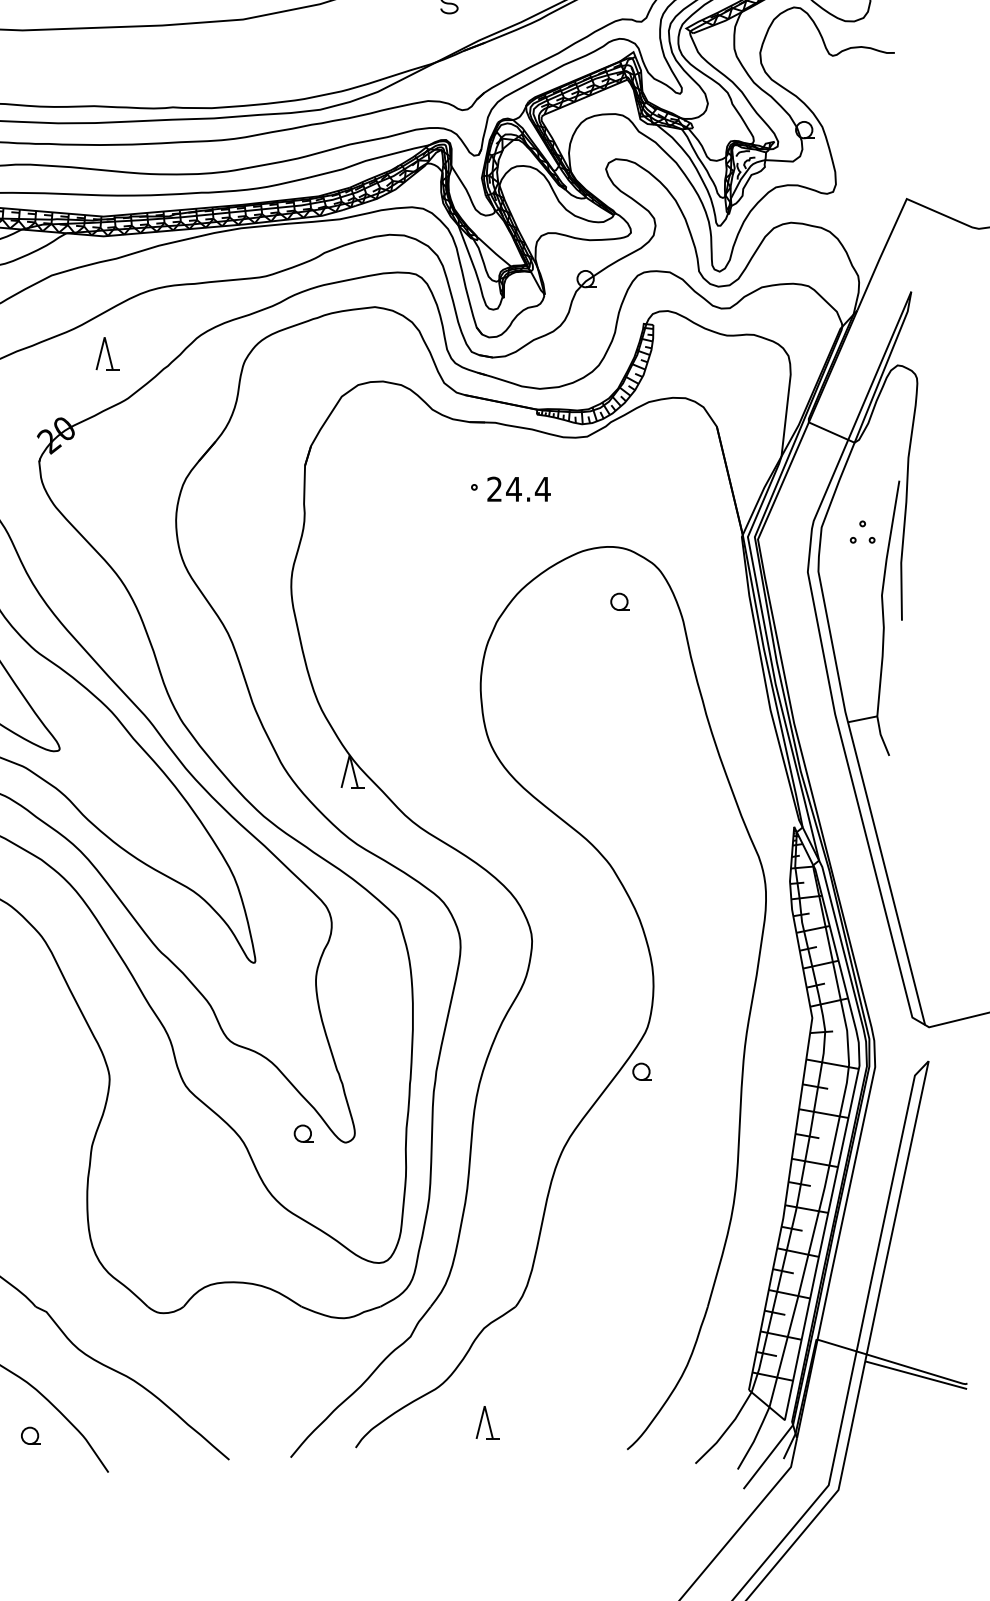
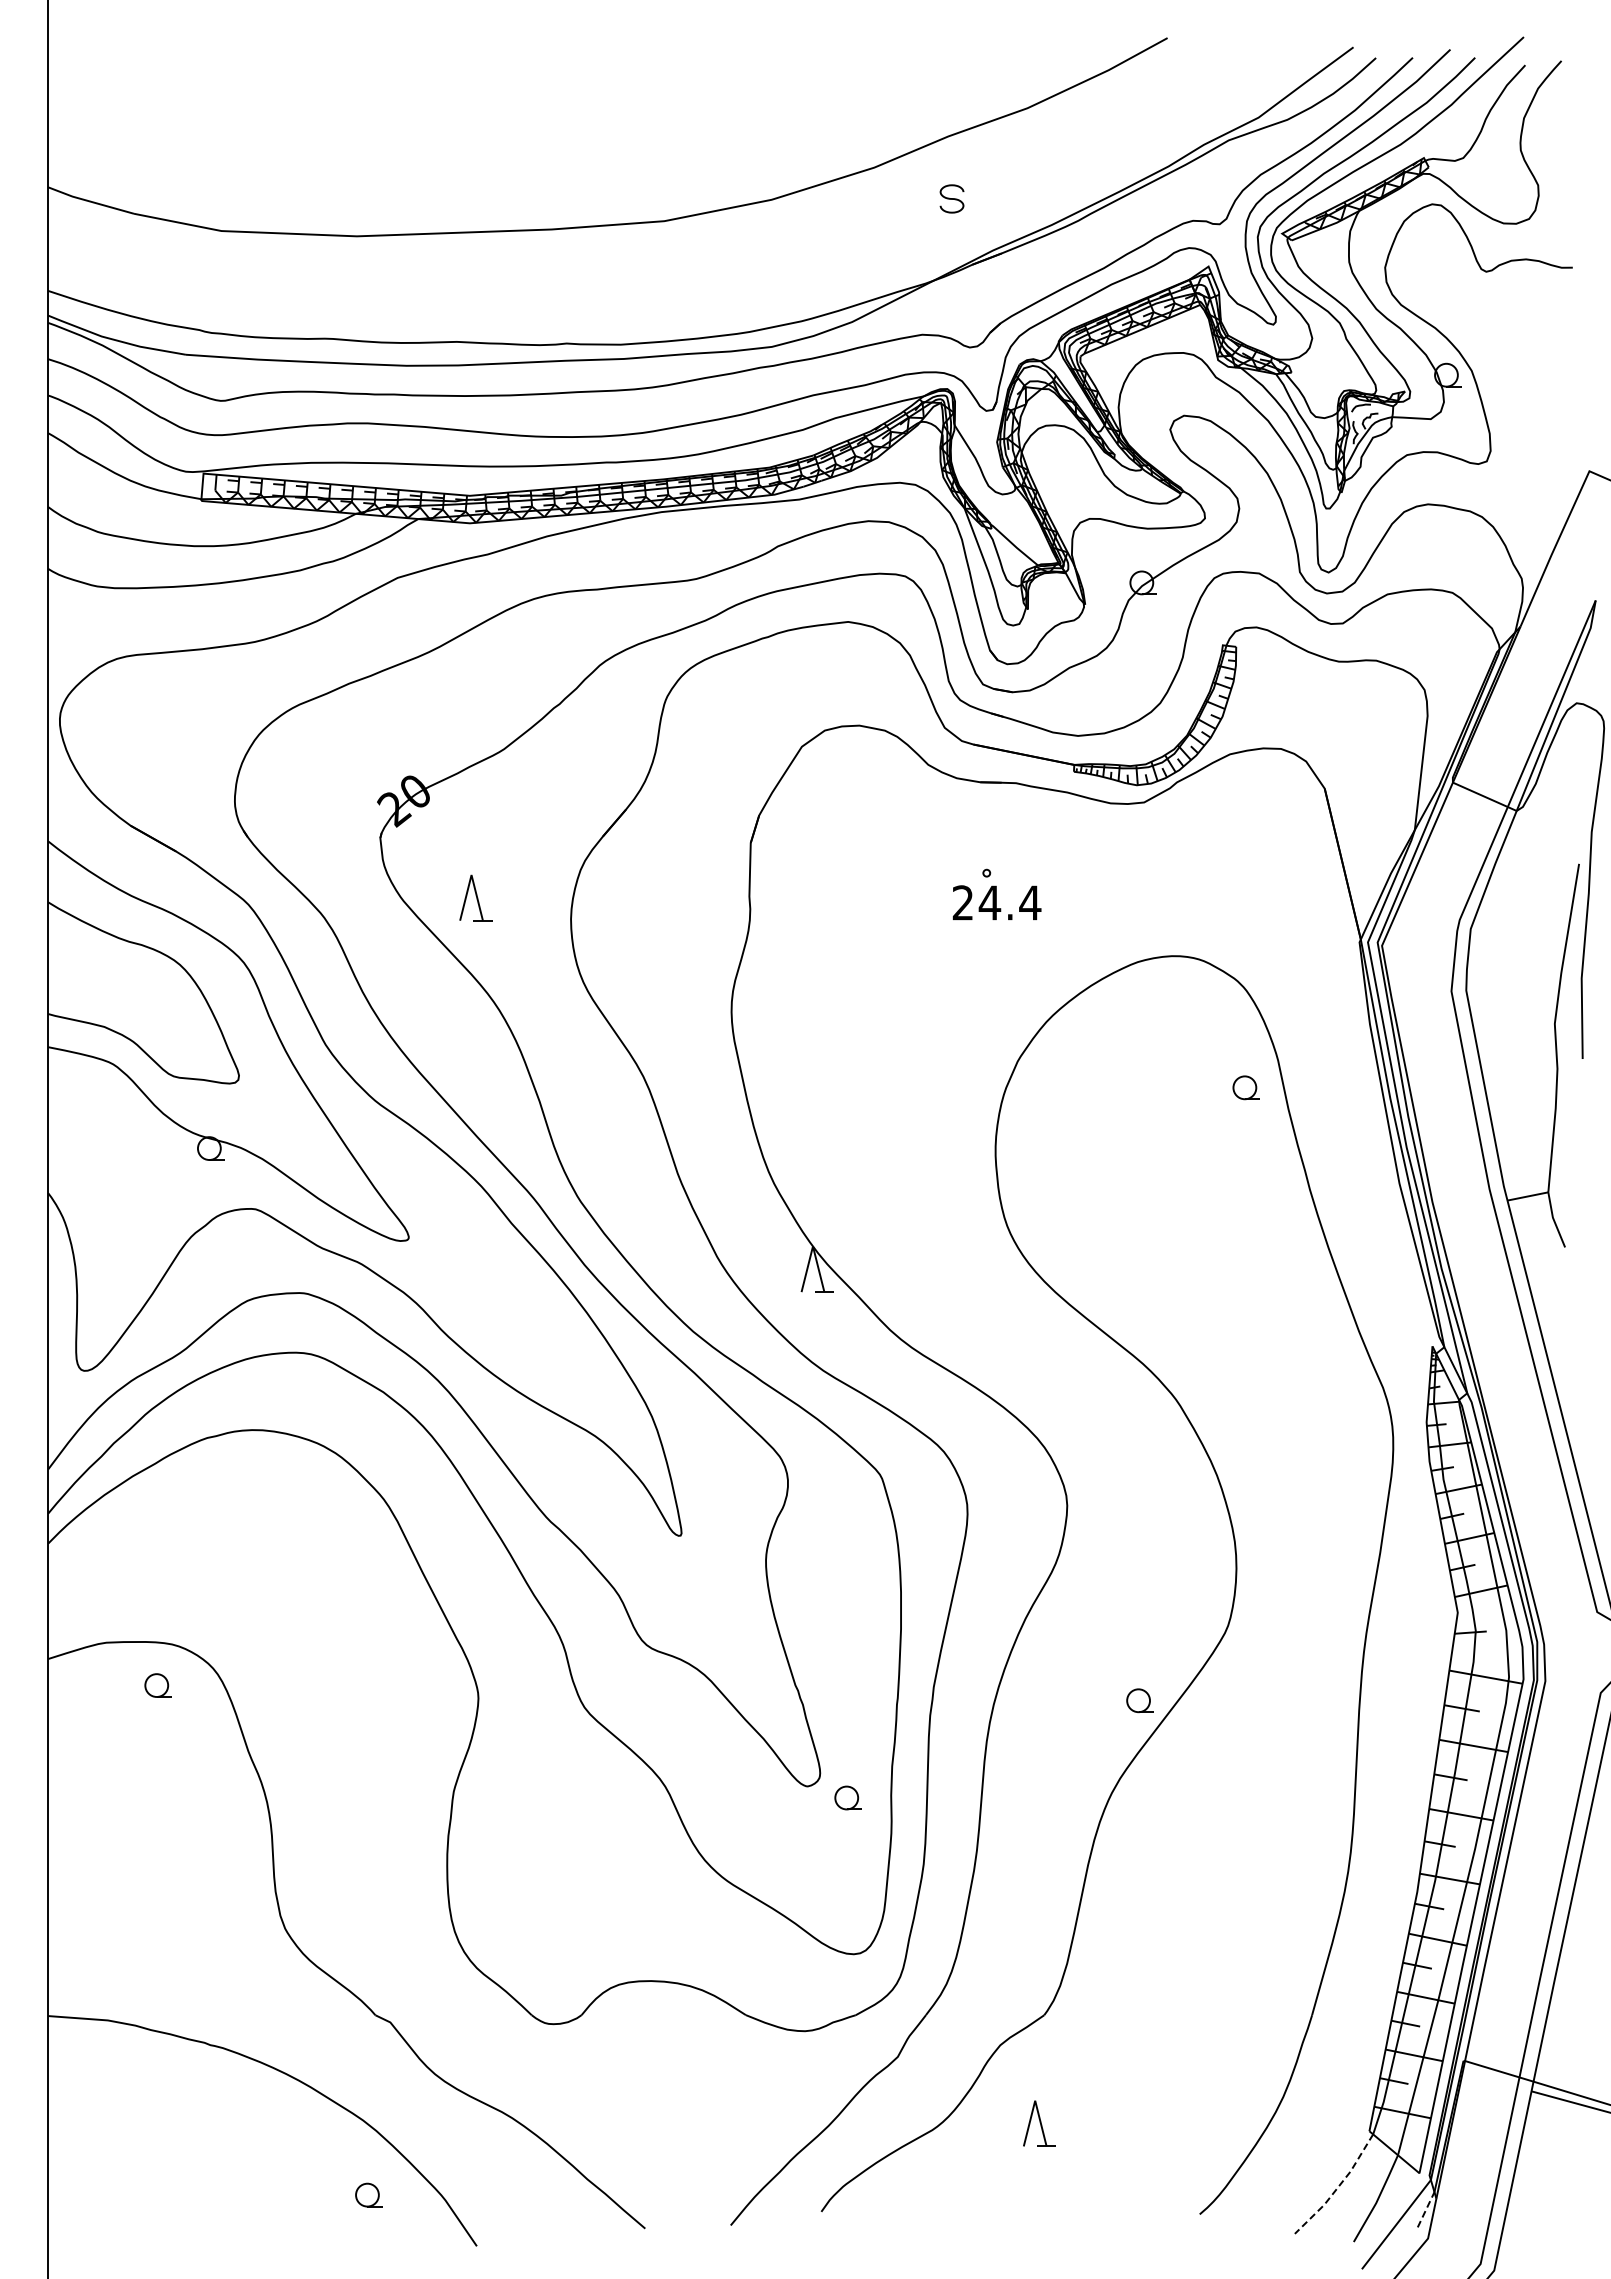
part: (107, 353) -> (475, 897), moved
text: (518, 489) -> (996, 902), moved
part: (862, 527) -> (1527, 928), removed
part: (619, 601) -> (1245, 1087), moved
part: (642, 1071) -> (1139, 1700), moved
part: (303, 1133) -> (847, 1797), moved
part: (487, 1422) -> (1039, 2123), moved
line: (726, 1430) -> (1337, 2187), solid -> dashed
line: (789, 1446) -> (1426, 2209), solid -> dashed

